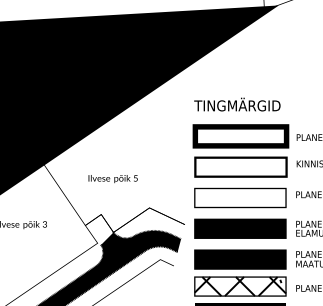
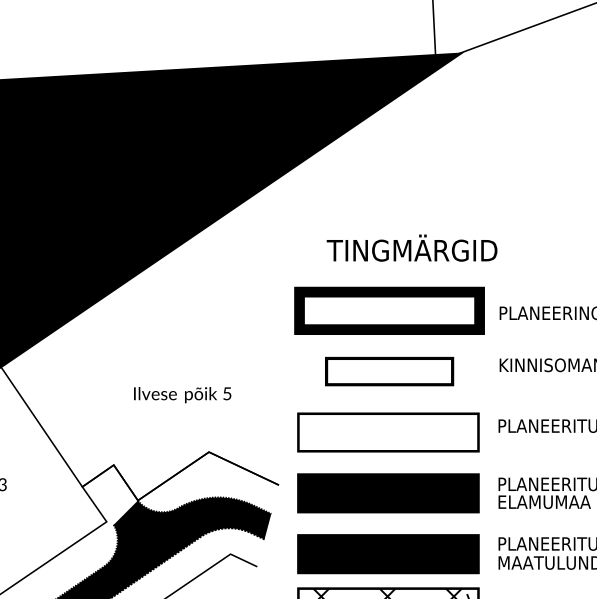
text: (237, 104) -> (412, 247), moved
part: (240, 166) -> (388, 370), size x0.7
text: (112, 179) -> (181, 395), moved

